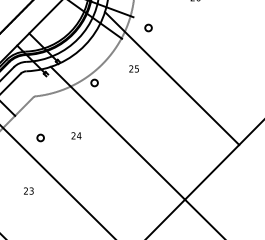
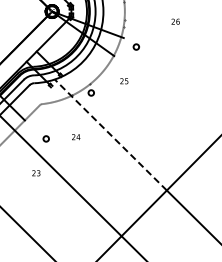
line: (171, 77) -> (155, 88), removed
line: (117, 133) -> (110, 135), solid -> dashed
text: (29, 191) -> (36, 173), moved

